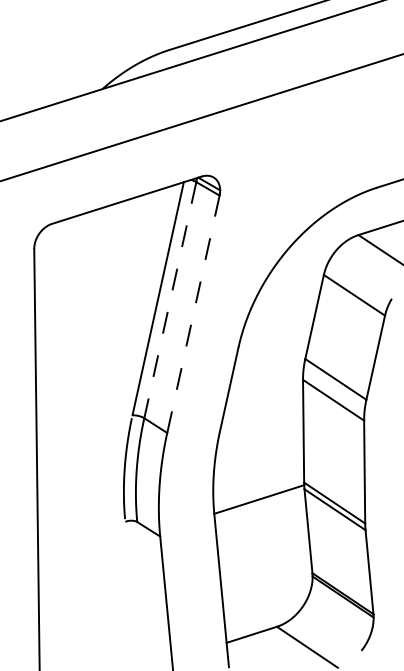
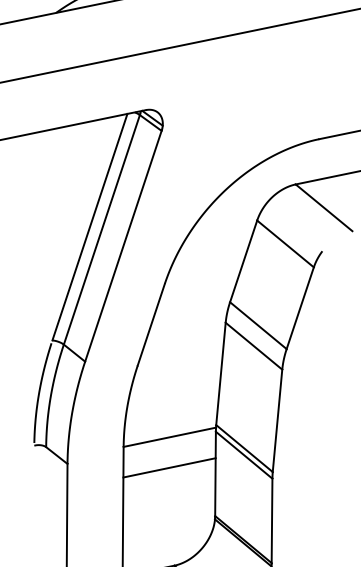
line: (170, 300) -> (102, 230), dashed -> solid
line: (193, 314) -> (123, 246), dashed -> solid
line: (262, 529) -> (169, 467), added

